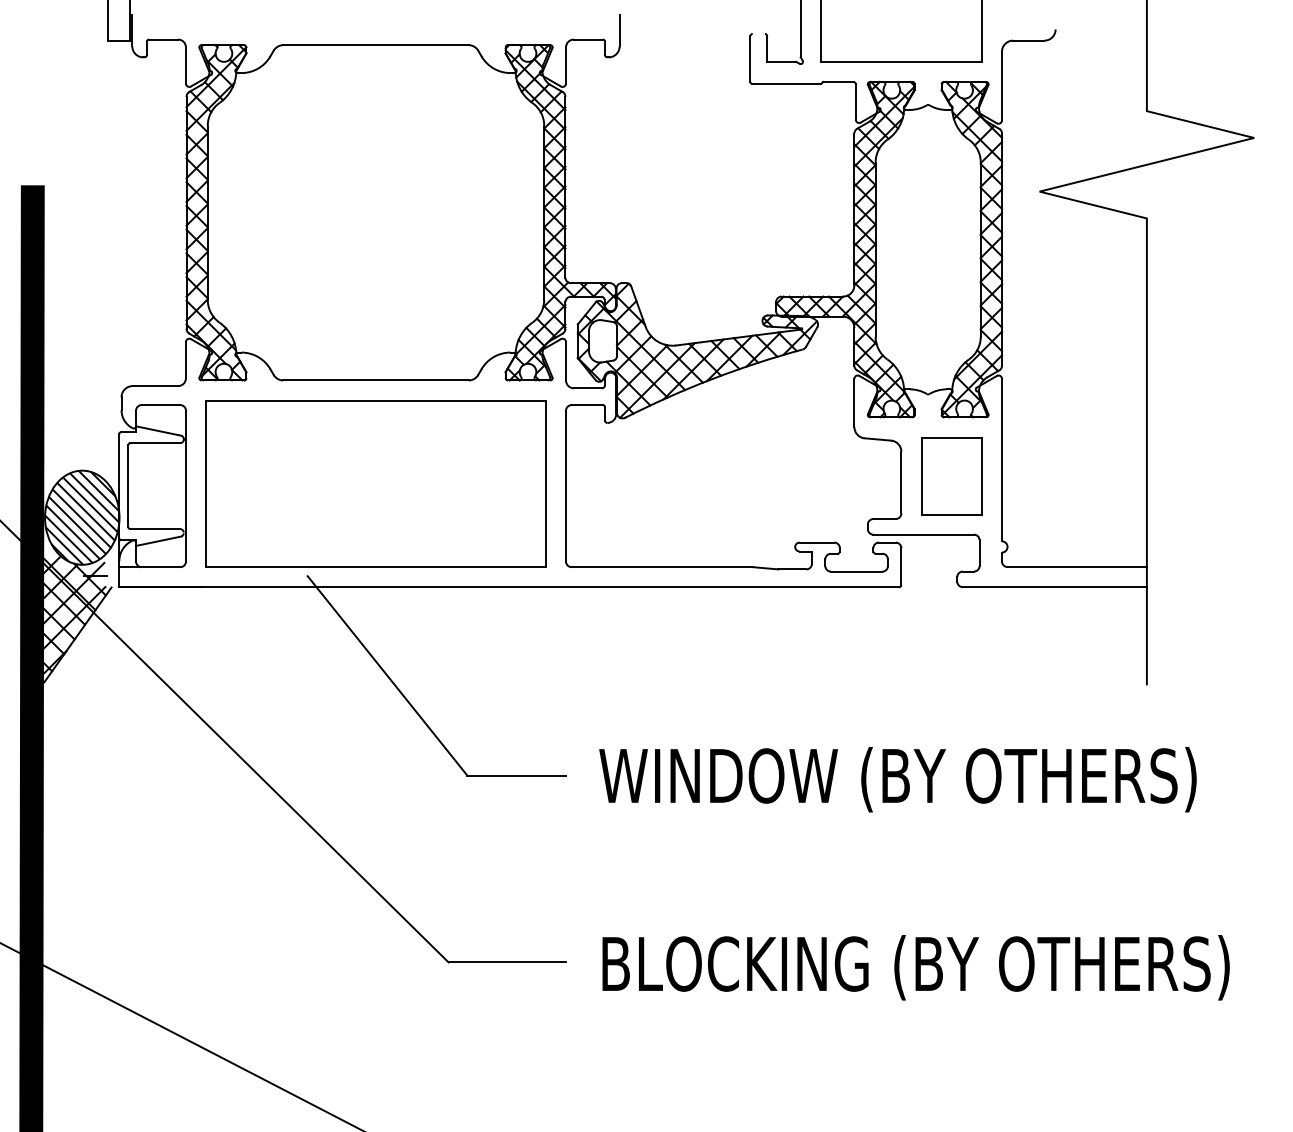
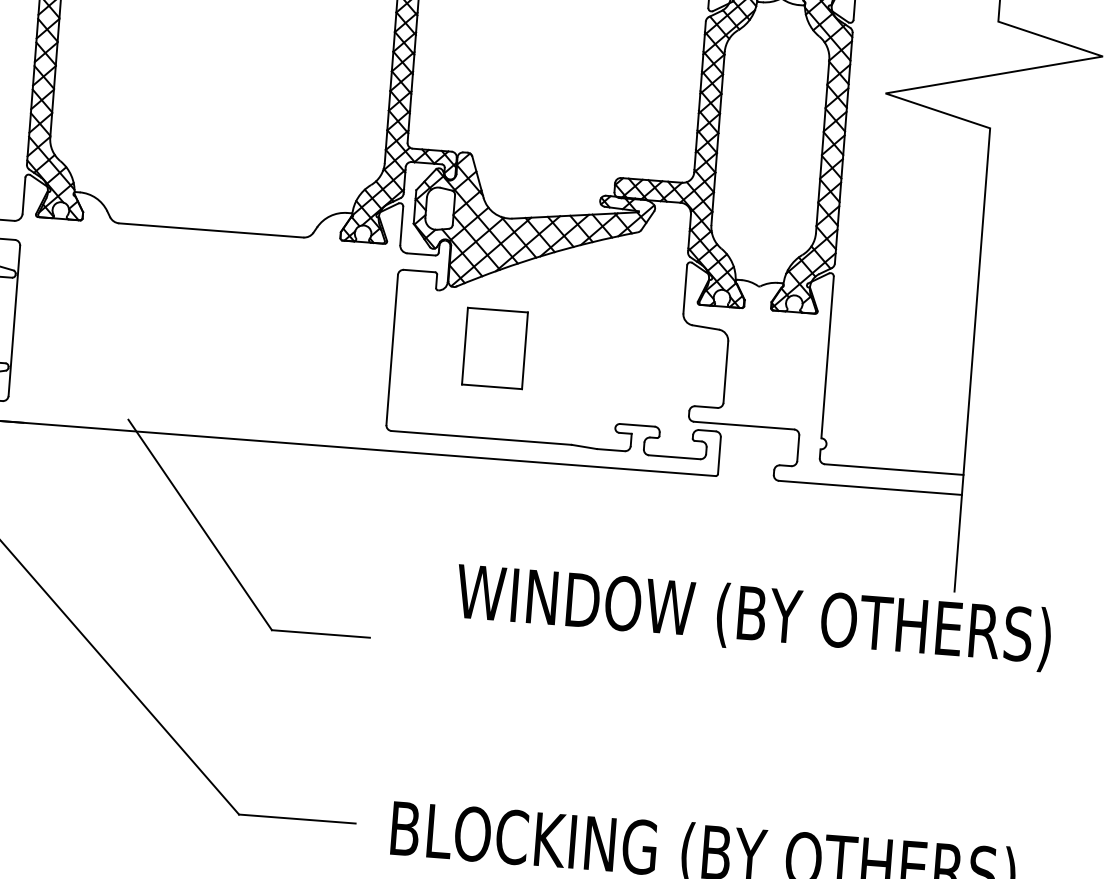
part: (951, 476) -> (494, 348), moved
part: (375, 483) -> (203, 332), removed
text: (897, 779) -> (753, 617), moved

